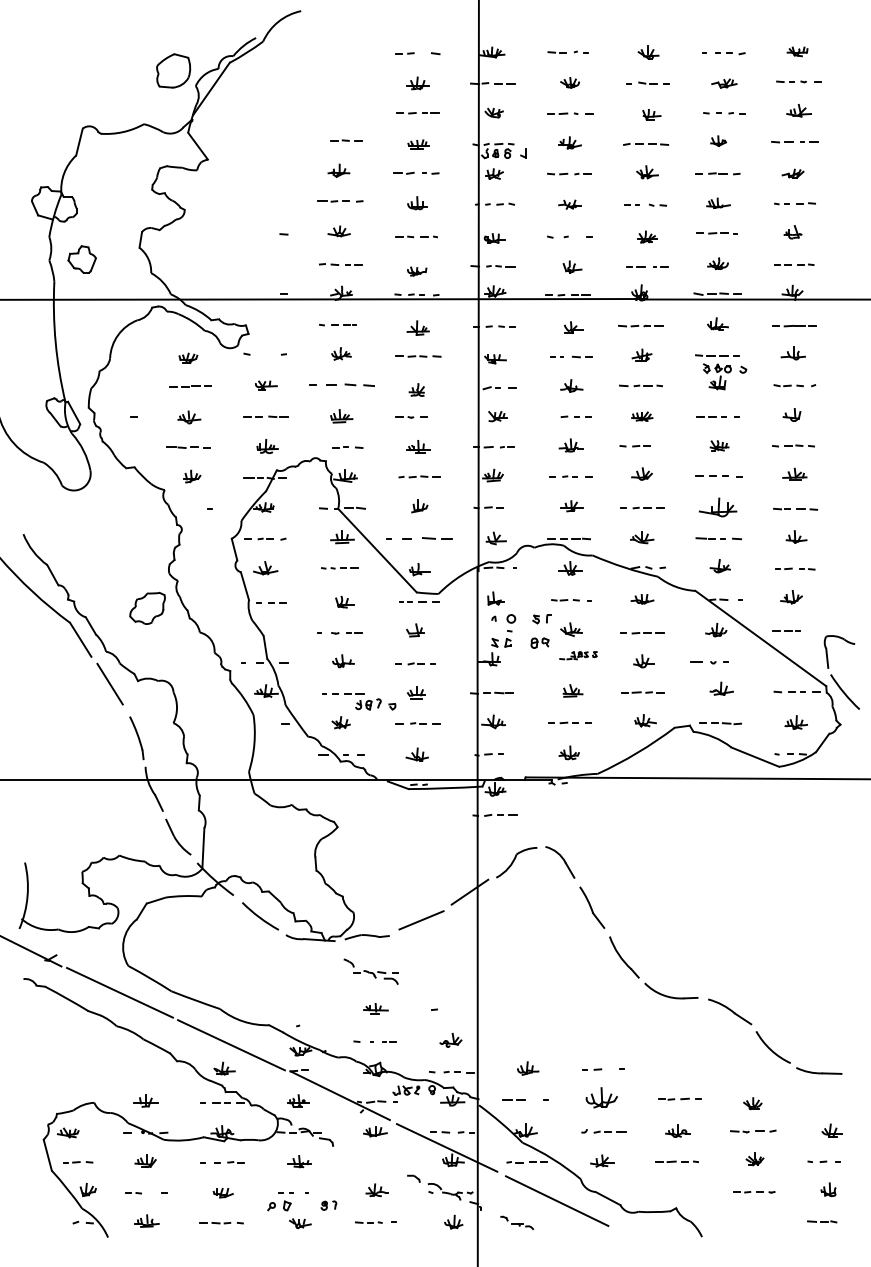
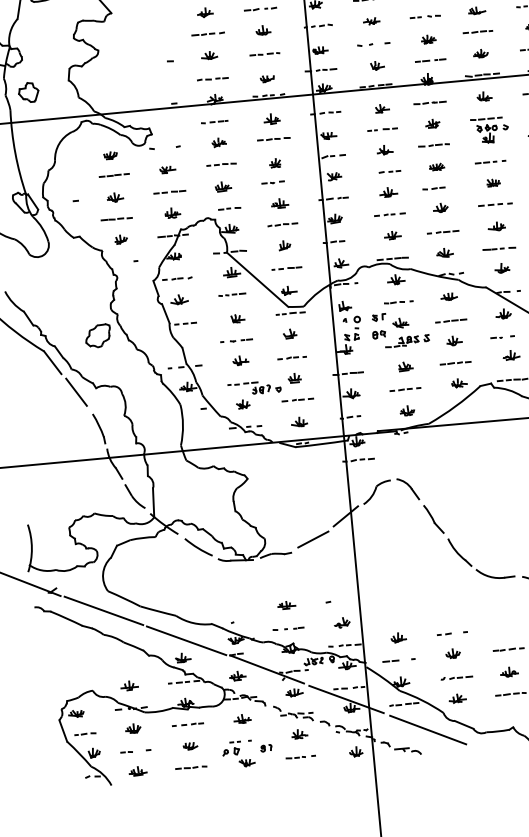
part: (341, 384) -> (221, 164), size x0.62
part: (717, 506) -> (496, 226), size x0.62
part: (419, 538) -> (286, 268), size x0.62
part: (578, 655) -> (407, 341), size x1.67
part: (703, 662) -> (496, 337), size x0.62
part: (370, 971) -> (292, 713), moved
part: (601, 1097) -> (452, 653), size x0.62
part: (516, 1222) -> (400, 747), size x1.67

